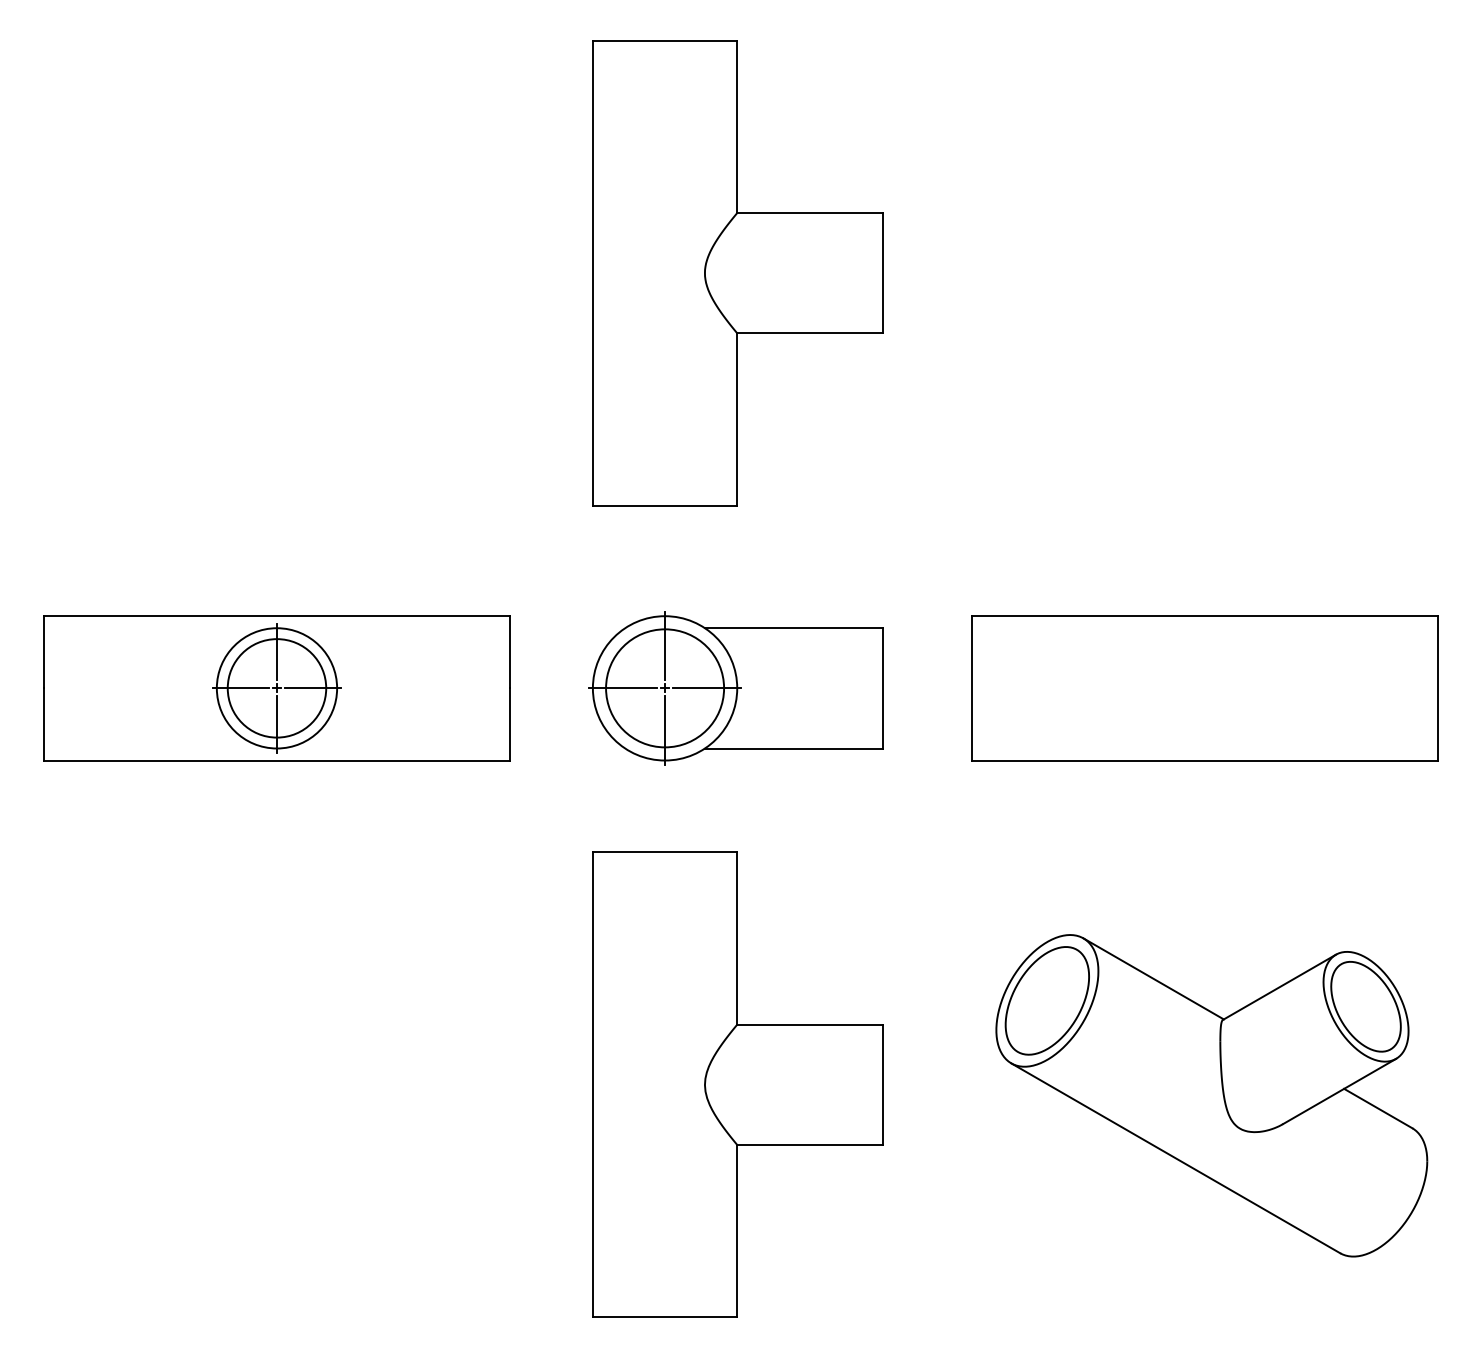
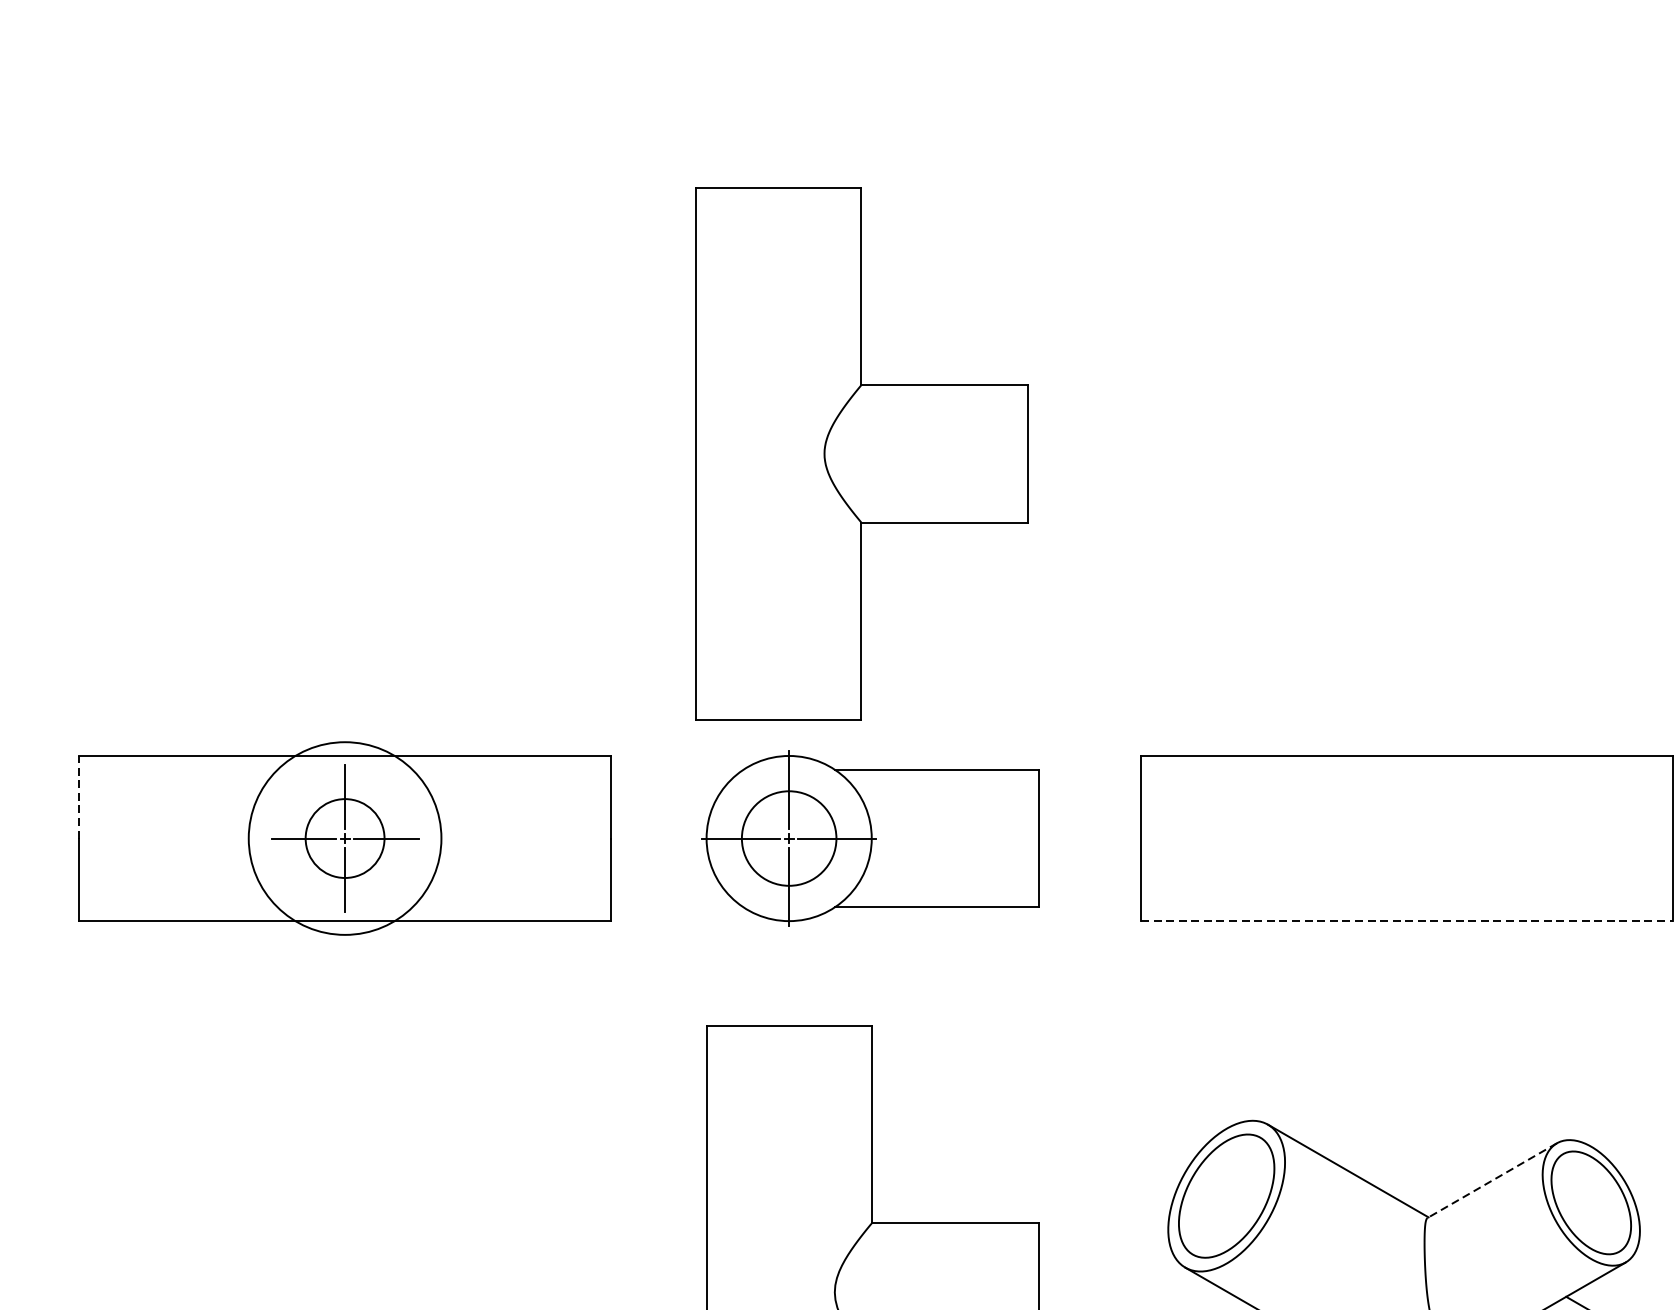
part: (737, 273) -> (861, 454), moved
line: (44, 651) -> (79, 796), solid -> dashed
circle: (276, 688) -> (344, 838), size x0.7
circle: (276, 688) -> (344, 838), size x1.4
circle: (665, 688) -> (789, 838), size x0.7
line: (1205, 760) -> (1407, 921), solid -> dashed
line: (1279, 987) -> (1492, 1180), solid -> dashed

